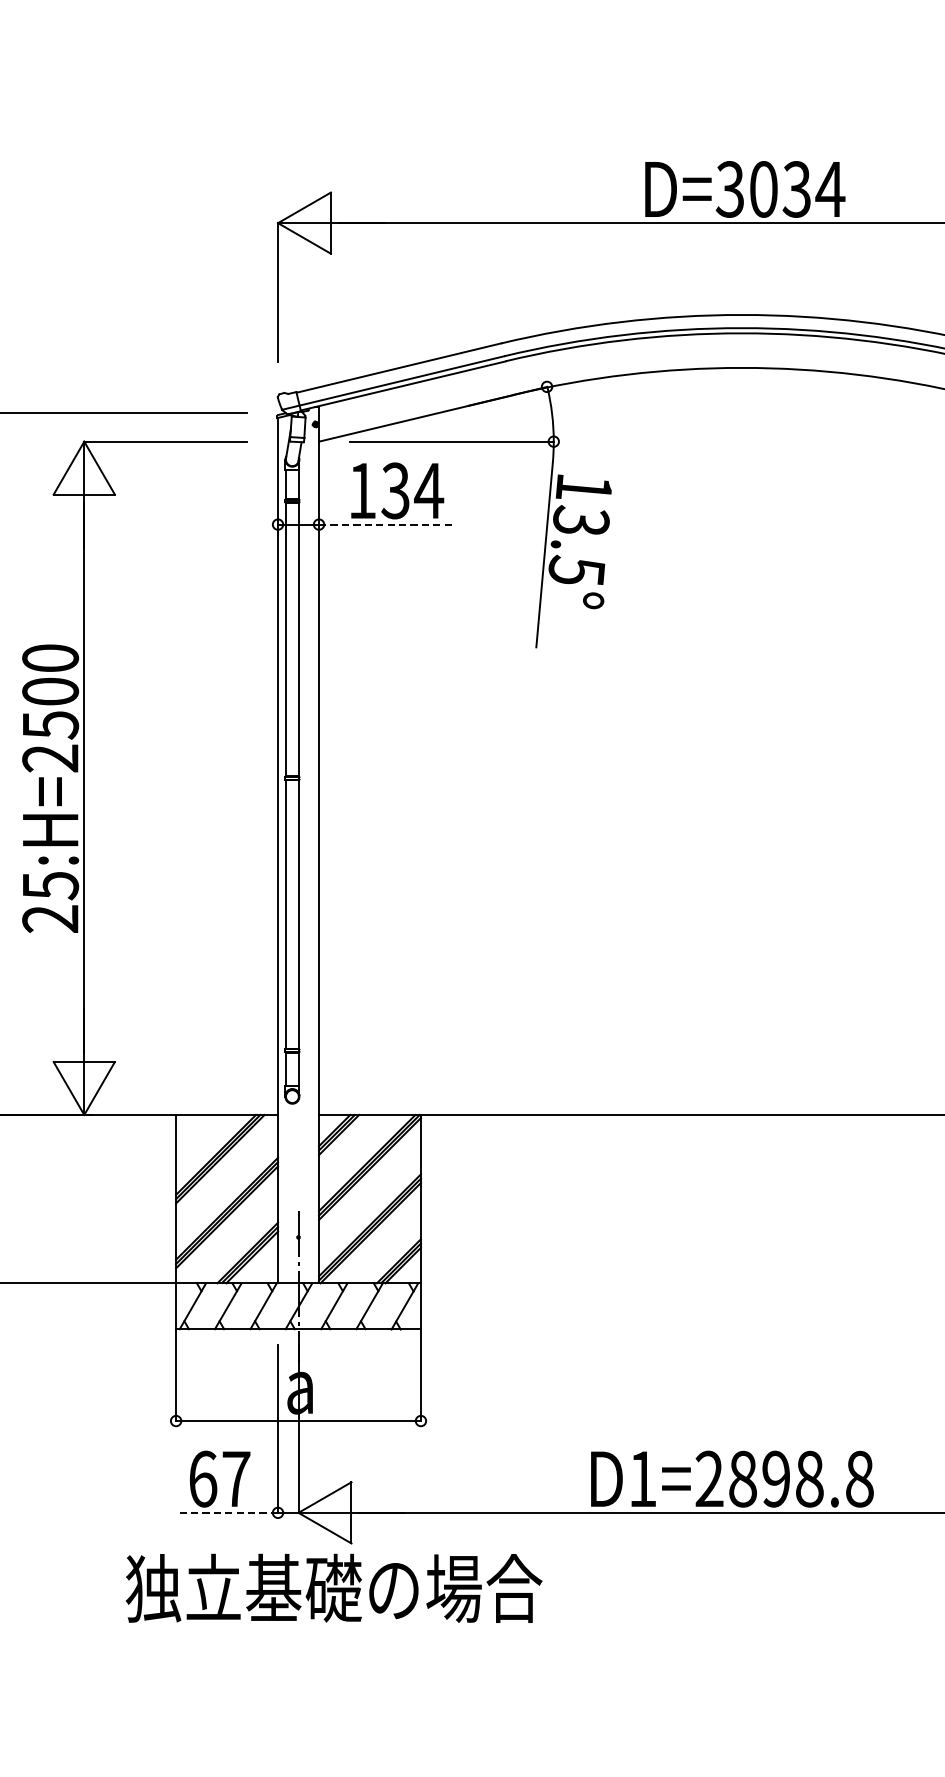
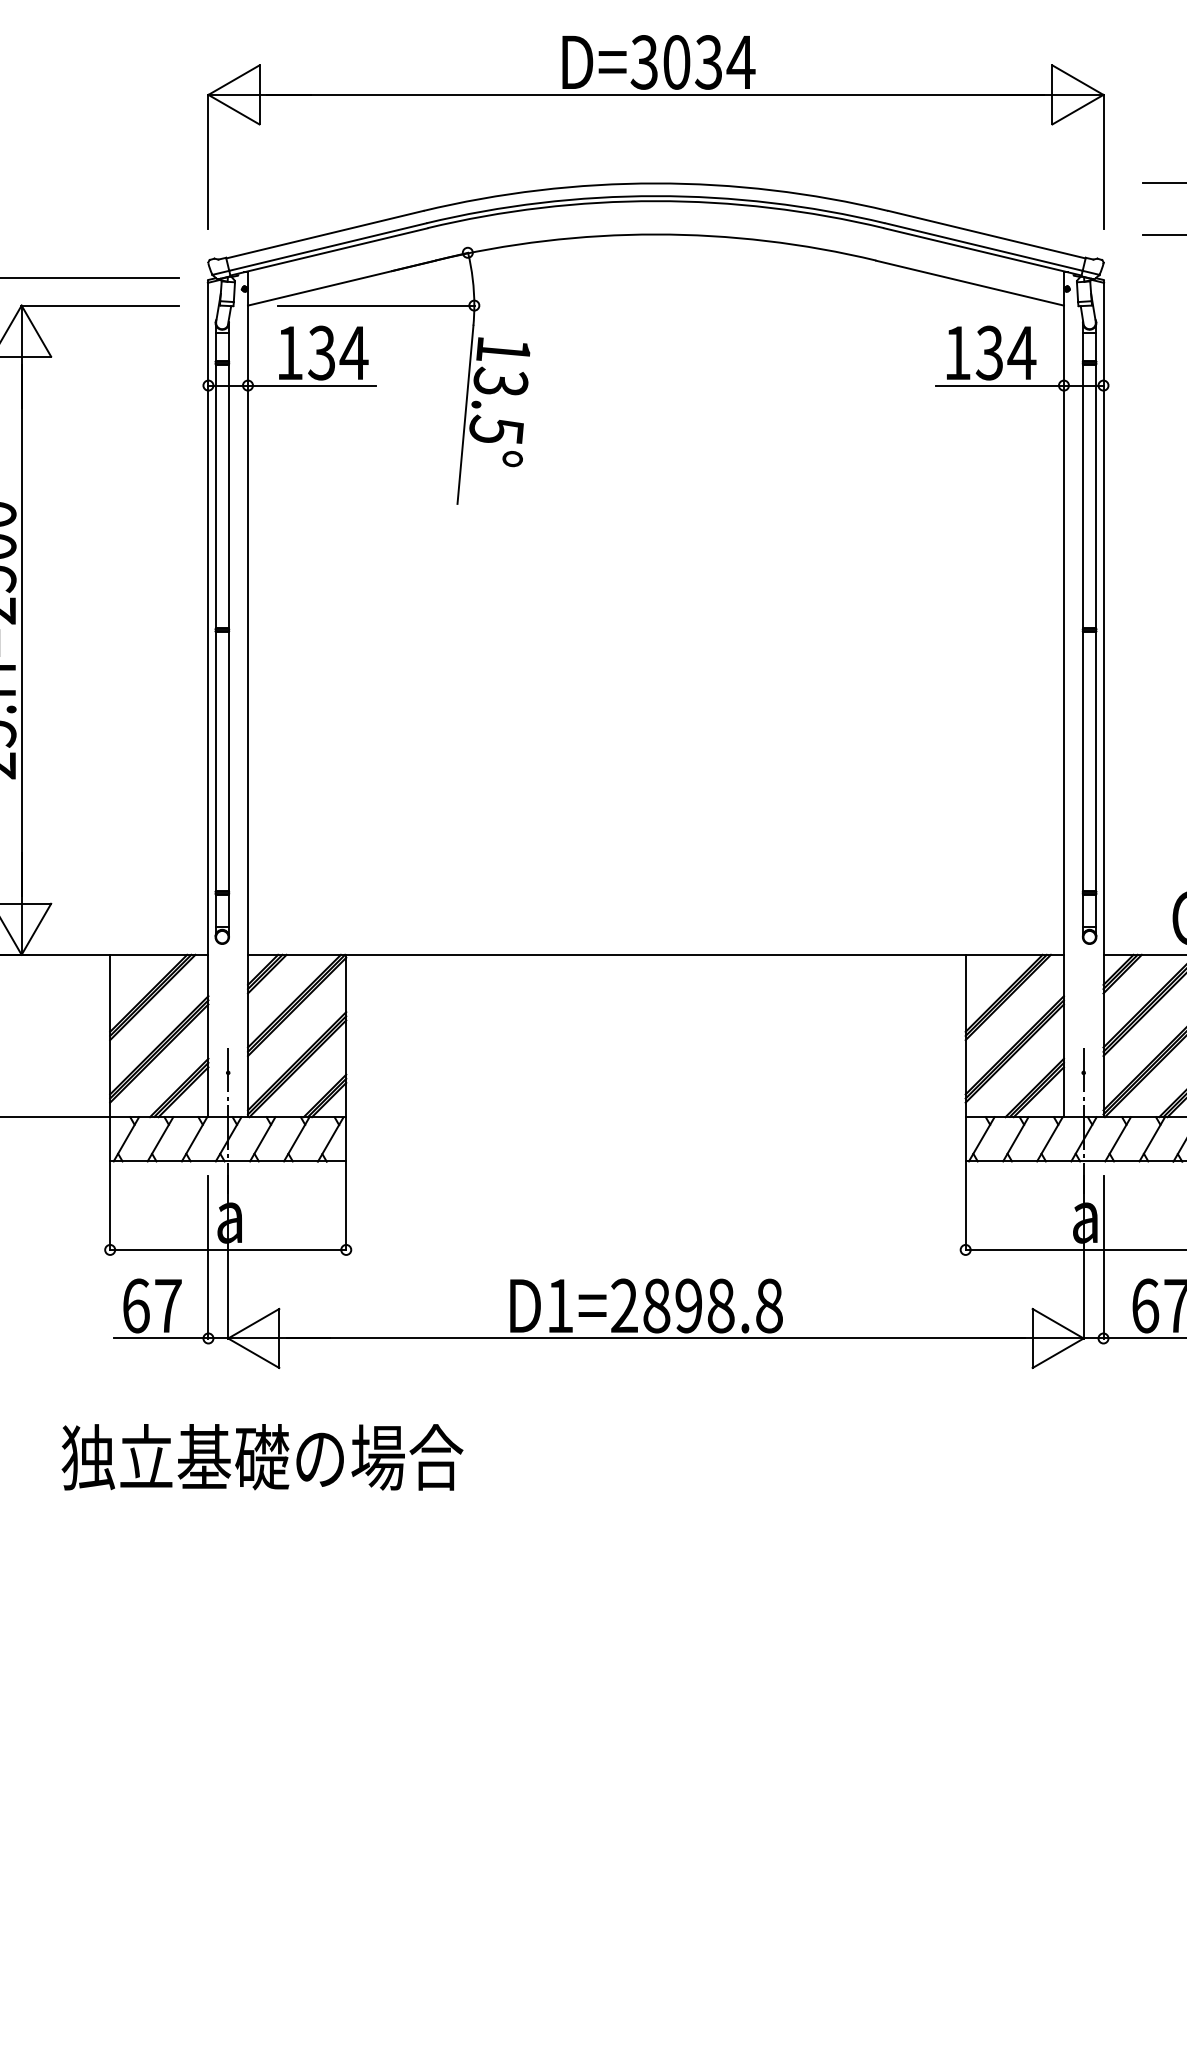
line: (385, 524) -> (312, 385), dashed -> solid
line: (228, 1512) -> (160, 1338), dashed -> solid
text: (334, 1588) -> (262, 1457), moved

